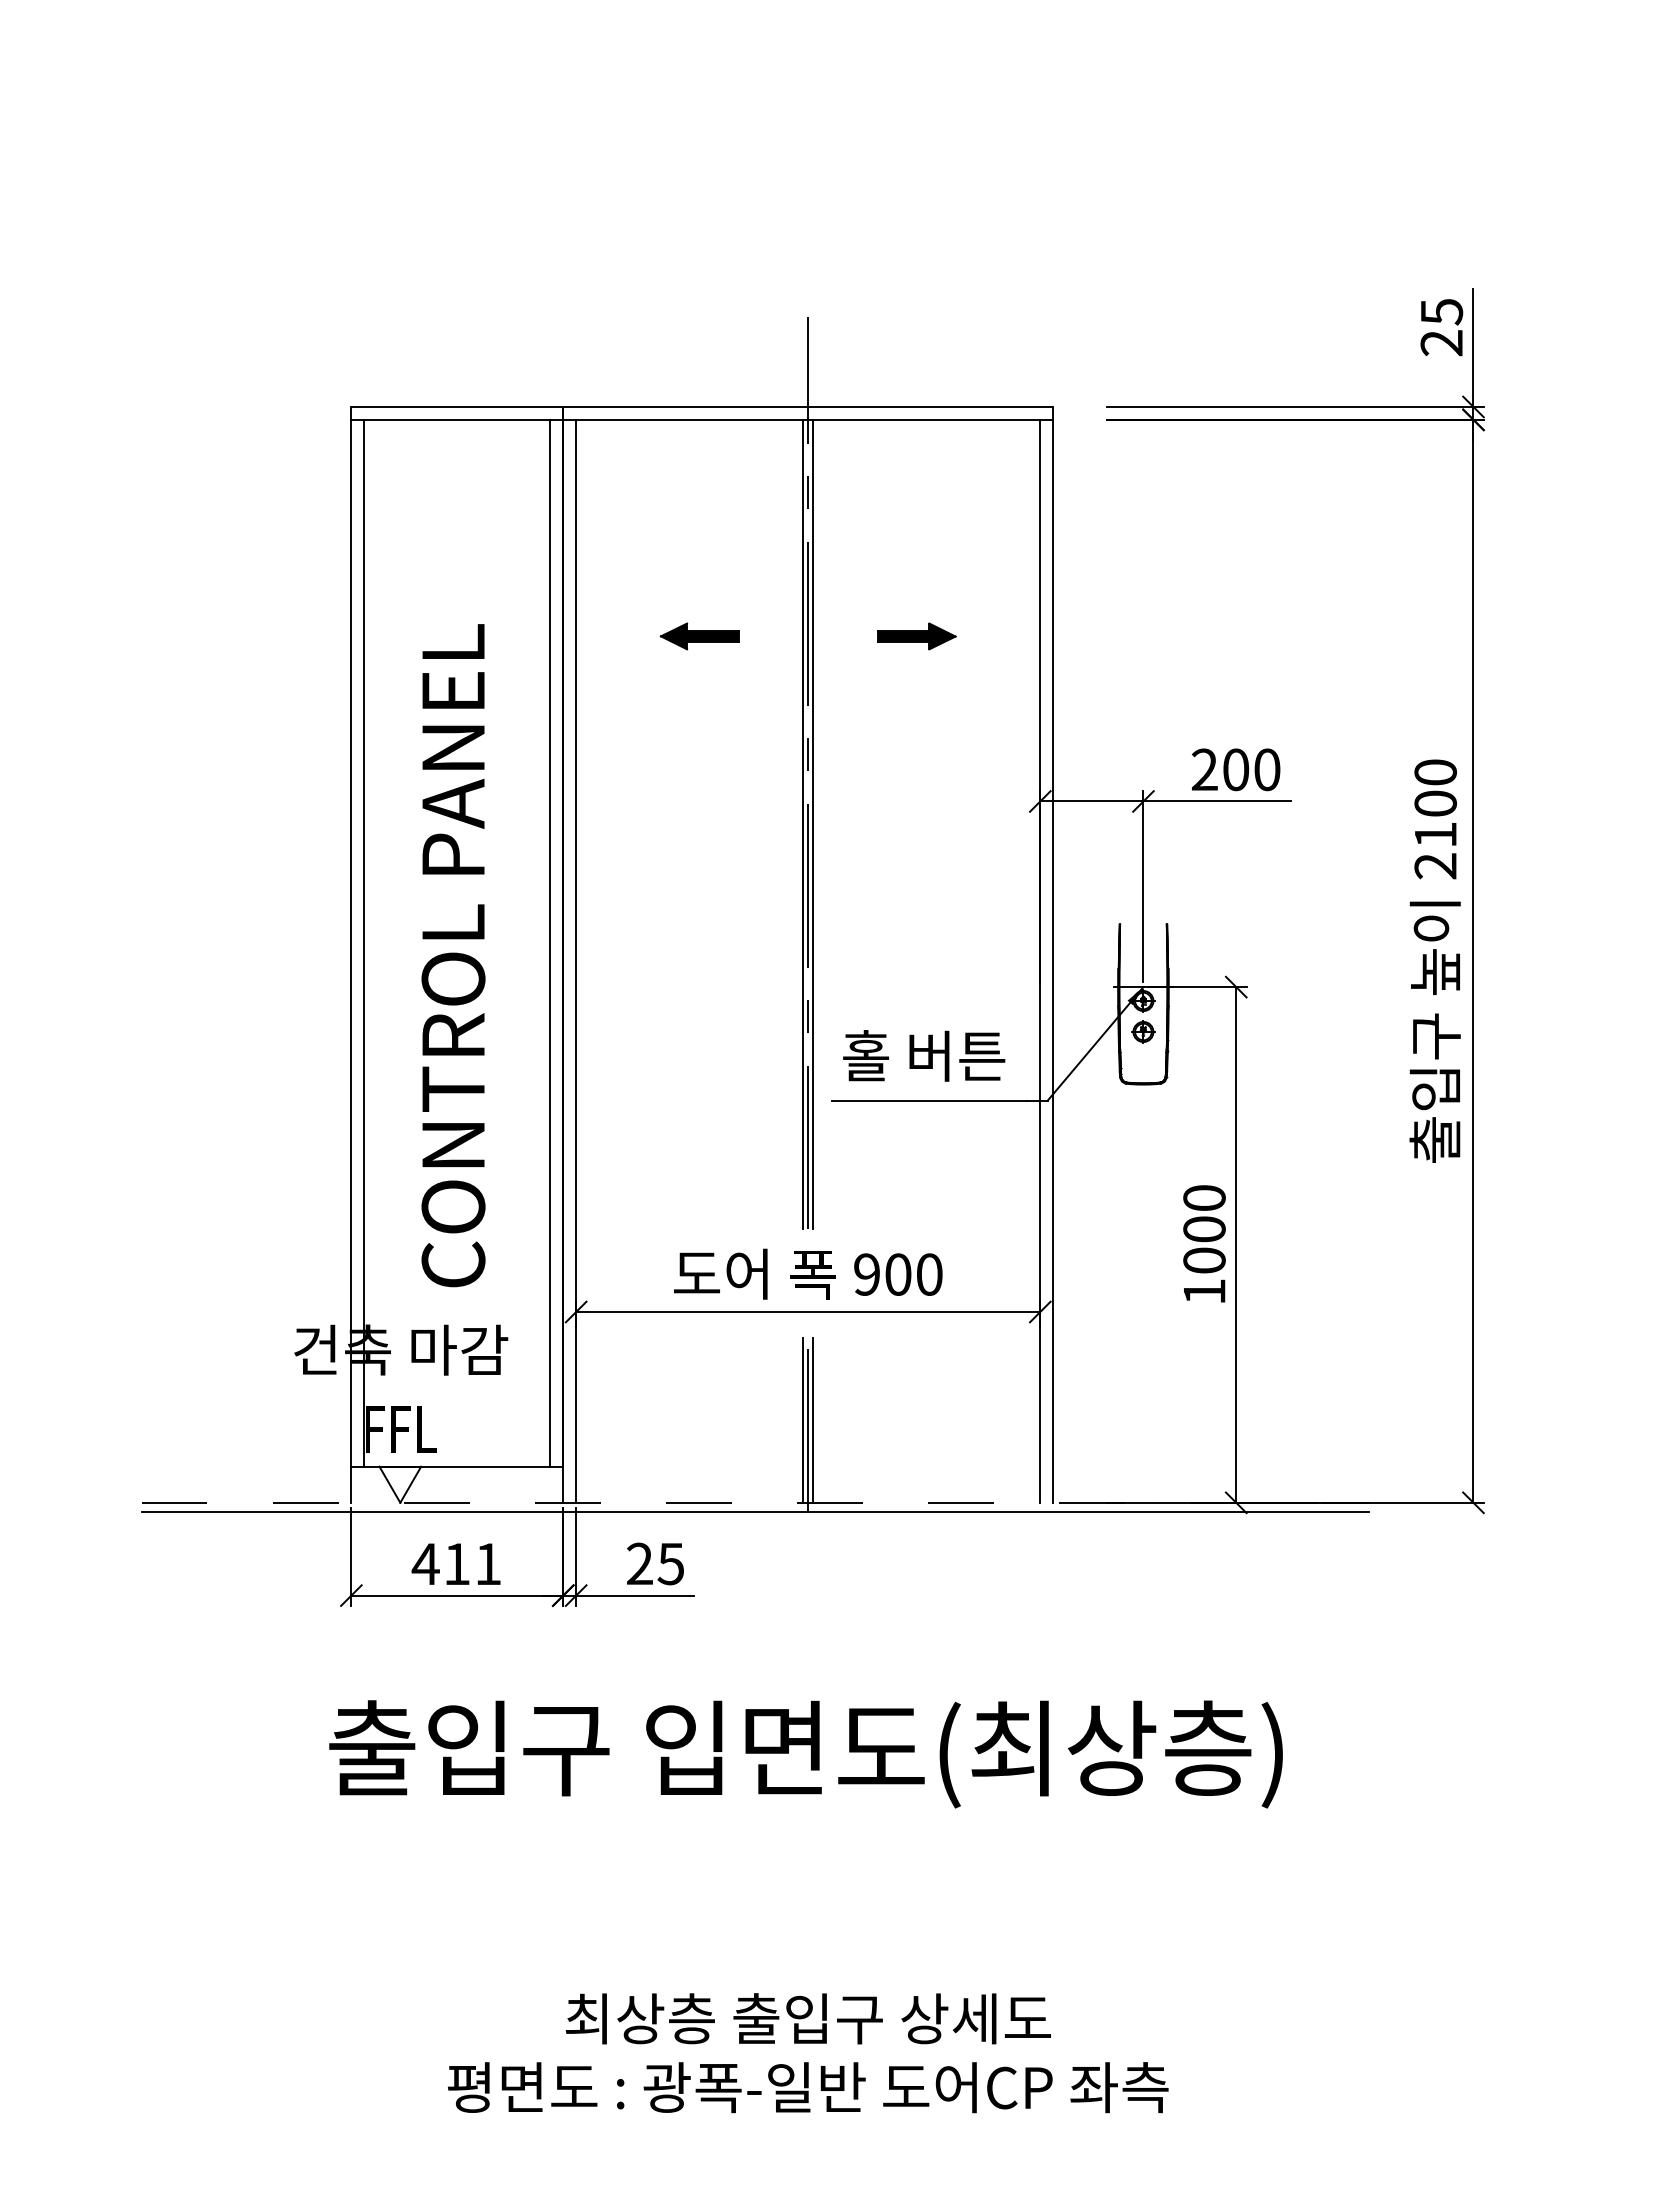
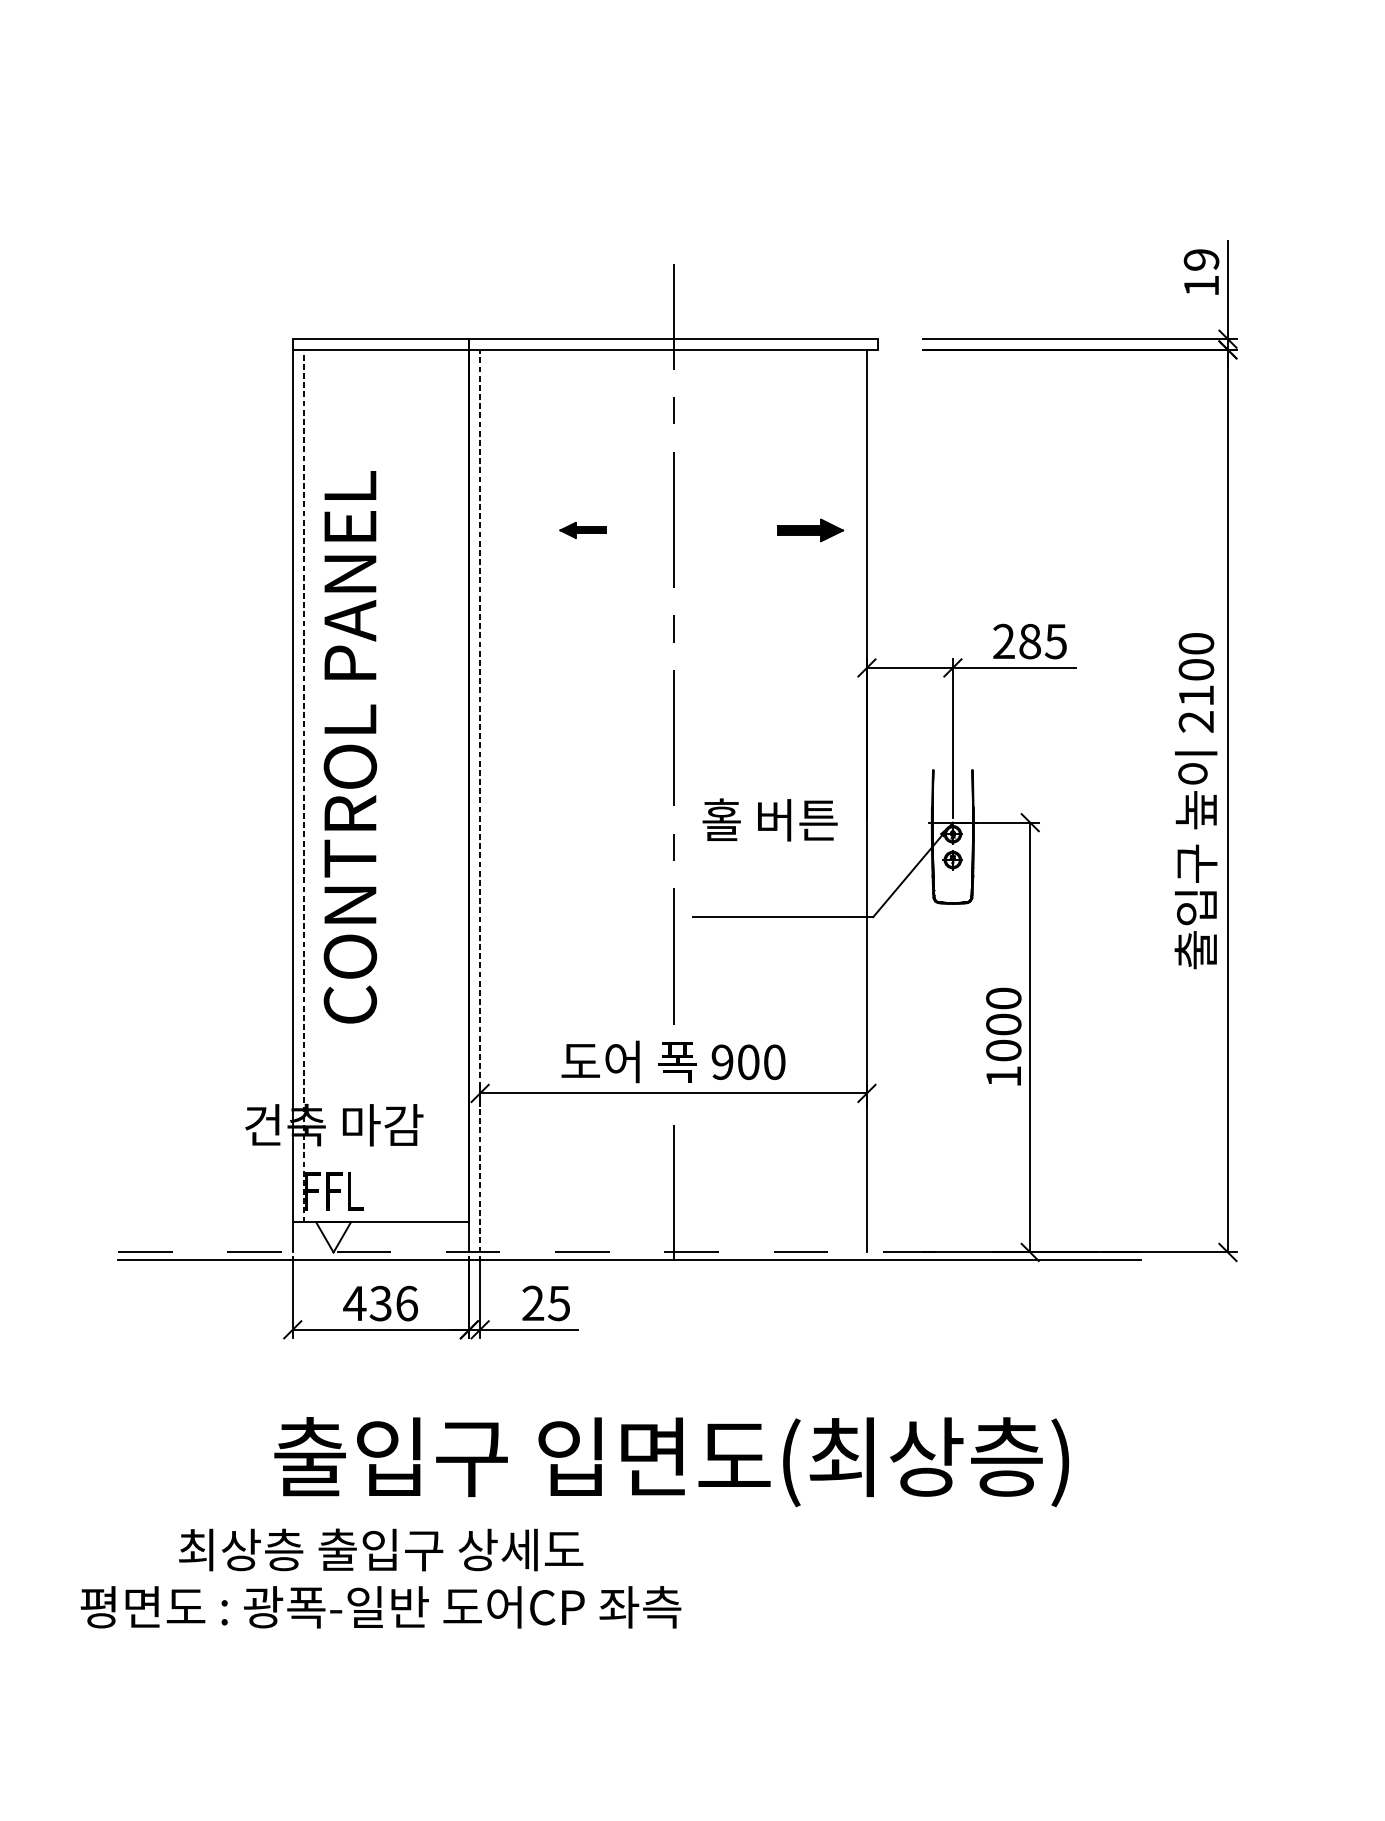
text: (1441, 327) -> (1201, 272), 25 -> 19
part: (699, 636) -> (582, 530), size x0.7
part: (916, 636) -> (810, 530), moved
text: (1251, 769) -> (1042, 641), 200 -> 285
line: (803, 824) -> (669, 687), removed
line: (813, 824) -> (677, 687), removed
line: (364, 942) -> (303, 785), solid -> dashed
line: (550, 942) -> (458, 785), removed
text: (453, 955) -> (350, 747), moved
line: (576, 960) -> (480, 800), solid -> dashed
line: (1053, 960) -> (877, 800), removed
text: (924, 1055) -> (770, 819), moved
line: (803, 1419) -> (669, 1183), removed
line: (813, 1419) -> (677, 1183), removed
text: (472, 1563) -> (393, 1303), 411 -> 436
text: (808, 2053) -> (381, 1578), moved

